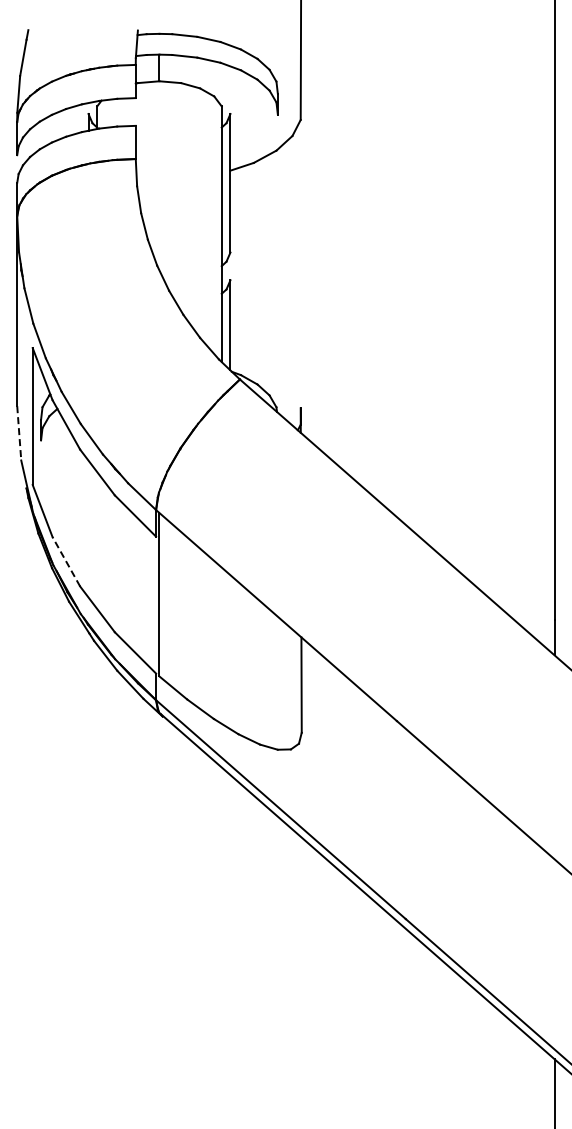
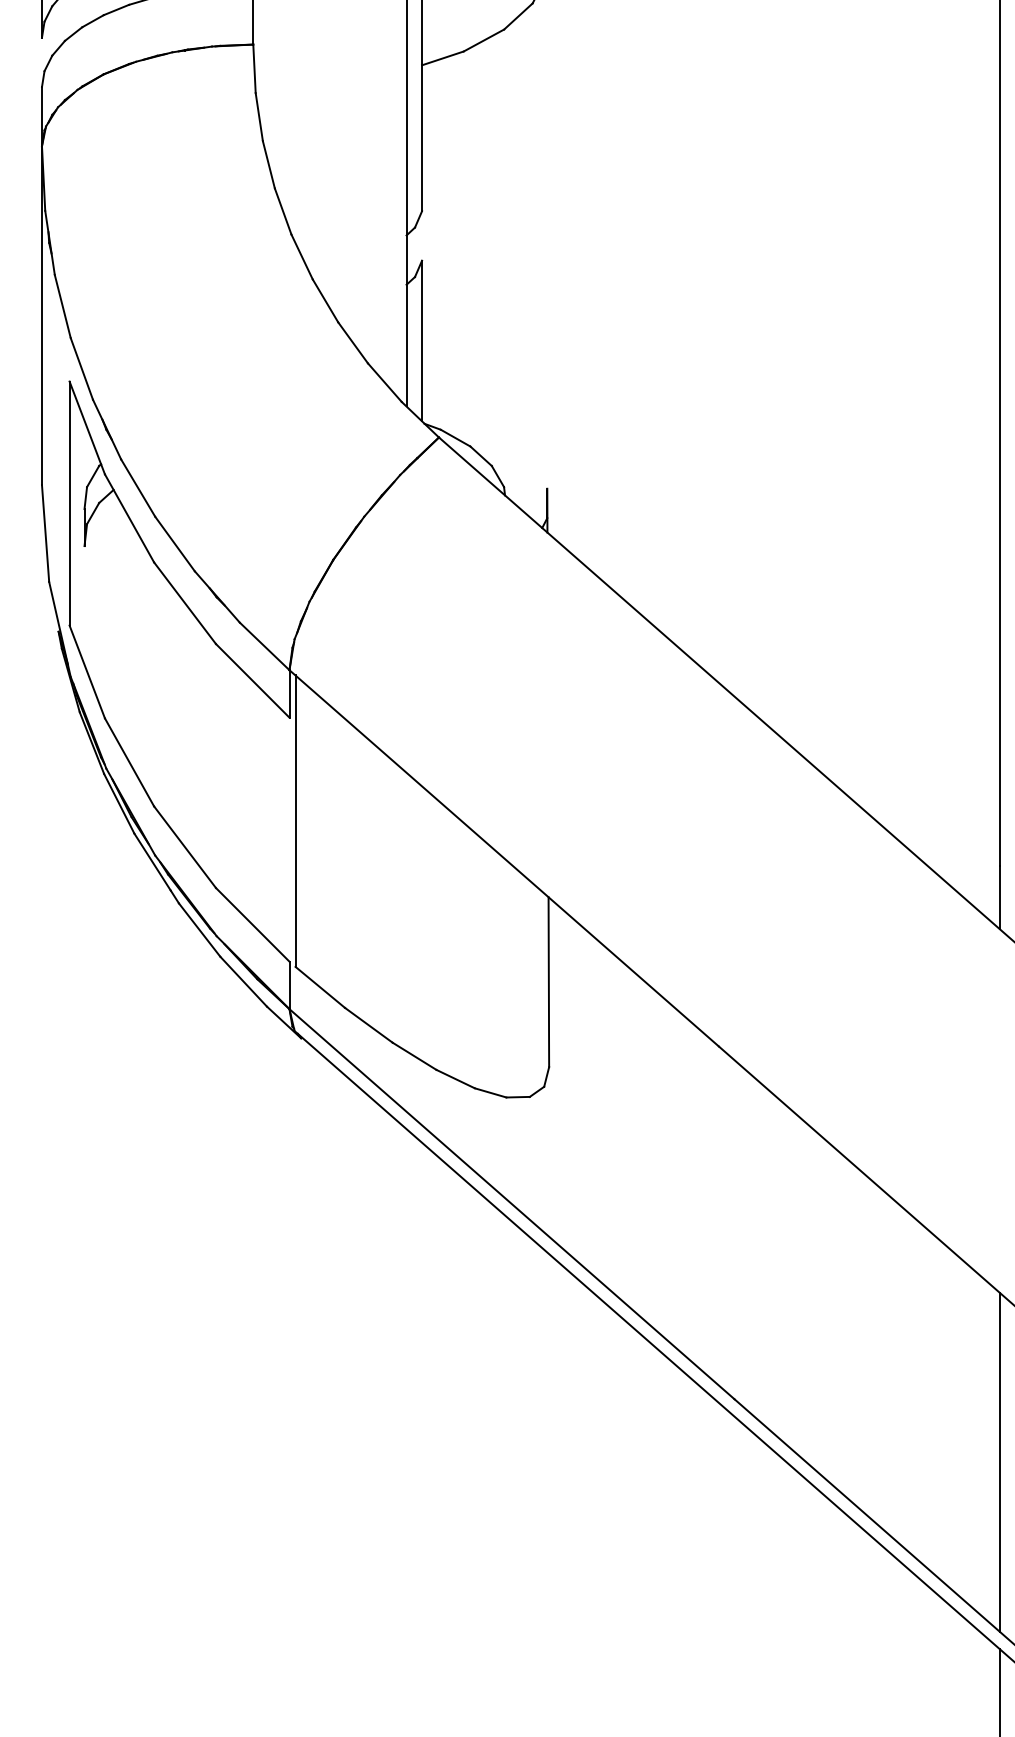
line: (19, 433) -> (46, 533), dashed -> solid
line: (66, 561) -> (129, 761), dashed -> solid
line: (554, 954) -> (999, 1462), added

